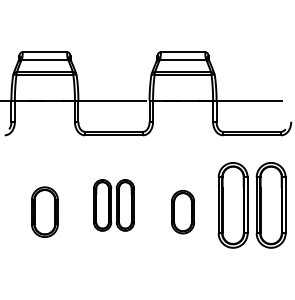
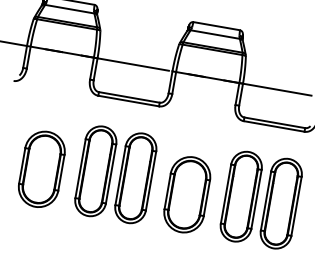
part: (113, 205) -> (115, 174), size x1.67
part: (44, 211) -> (41, 168), size x1.43
part: (182, 211) -> (186, 193), size x1.67

